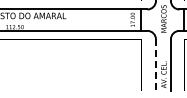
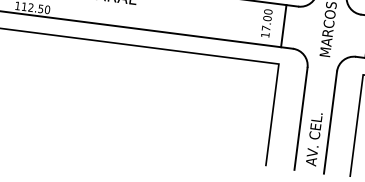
line: (155, 65) -> (300, 119), dashed -> solid

